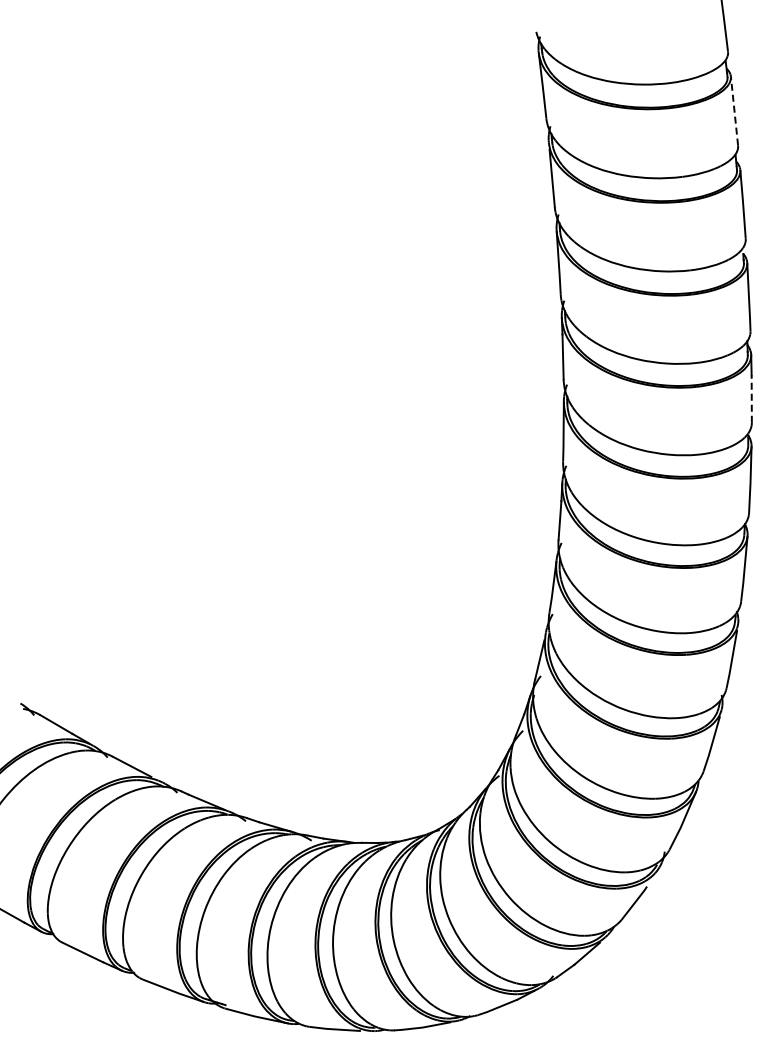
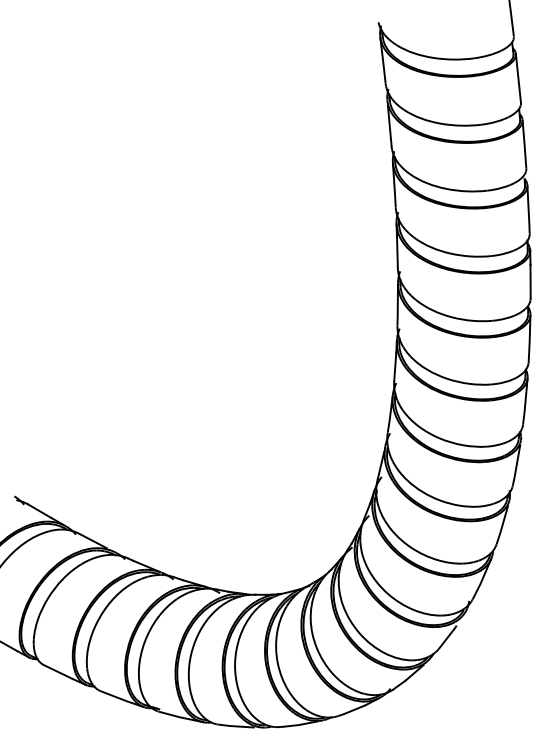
line: (734, 110) -> (518, 77), dashed -> solid
line: (751, 399) -> (530, 281), dashed -> solid

